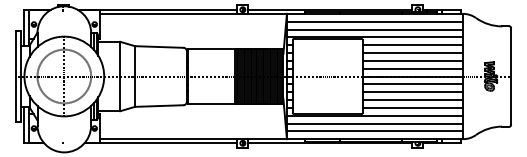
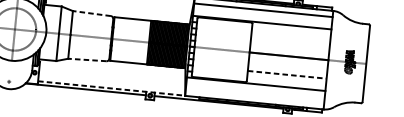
line: (374, 29) -> (262, 16), removed
line: (412, 45) -> (291, 31), removed
line: (158, 46) -> (91, 13), solid -> dashed
line: (412, 53) -> (290, 38), removed
line: (412, 60) -> (289, 43), removed
line: (412, 68) -> (289, 49), removed
line: (412, 84) -> (288, 62), removed
line: (412, 92) -> (287, 68), removed
line: (413, 100) -> (287, 75), solid -> dashed
line: (158, 106) -> (86, 60), solid -> dashed
line: (412, 107) -> (286, 80), removed
line: (374, 123) -> (255, 90), removed
line: (374, 131) -> (254, 96), removed
line: (193, 138) -> (111, 88), solid -> dashed

